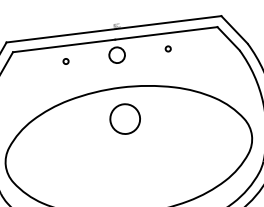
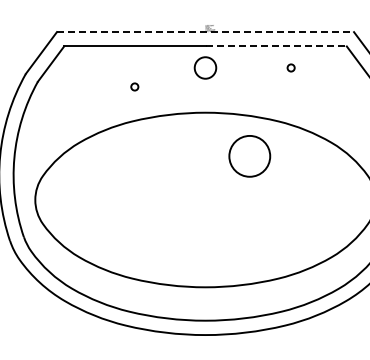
line: (114, 29) -> (205, 32), solid -> dashed
line: (166, 33) -> (276, 46), solid -> dashed
circle: (167, 48) -> (290, 67), moved
circle: (65, 61) -> (134, 86), moved
circle: (125, 119) -> (249, 156), moved

